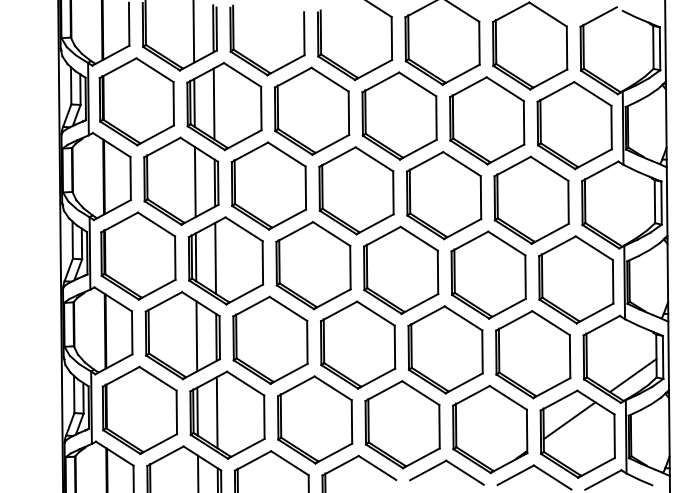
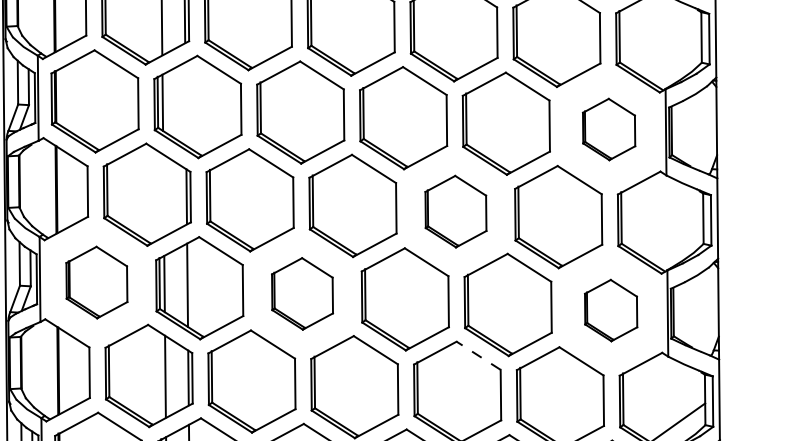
line: (213, 103) -> (185, 103), removed
part: (574, 125) -> (608, 129), size x0.6
line: (194, 181) -> (162, 194), removed
part: (444, 195) -> (456, 211), size x0.7
part: (138, 255) -> (96, 281), size x0.7
part: (313, 265) -> (302, 293), size x0.7
part: (576, 279) -> (611, 310), size x0.6
line: (463, 318) -> (478, 355), solid -> dashed

